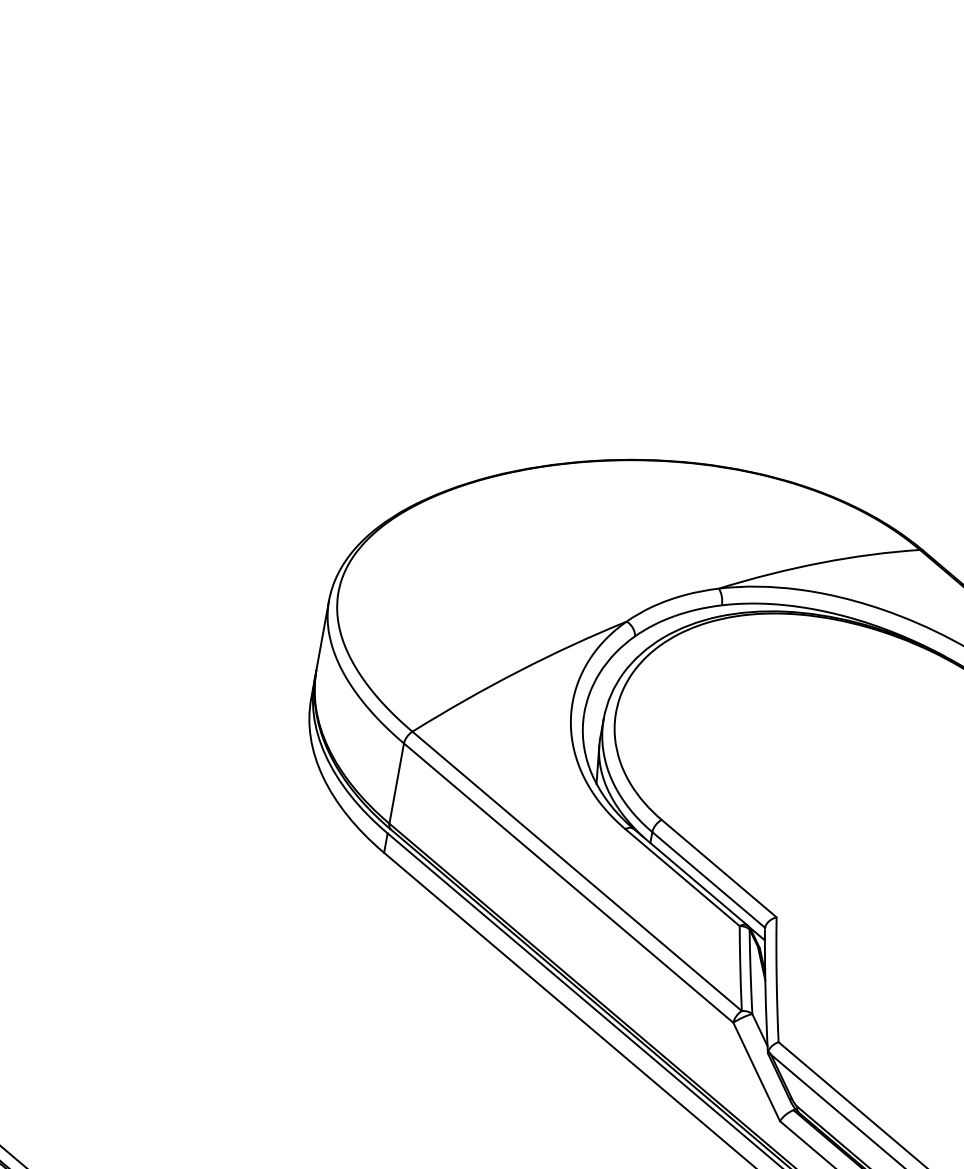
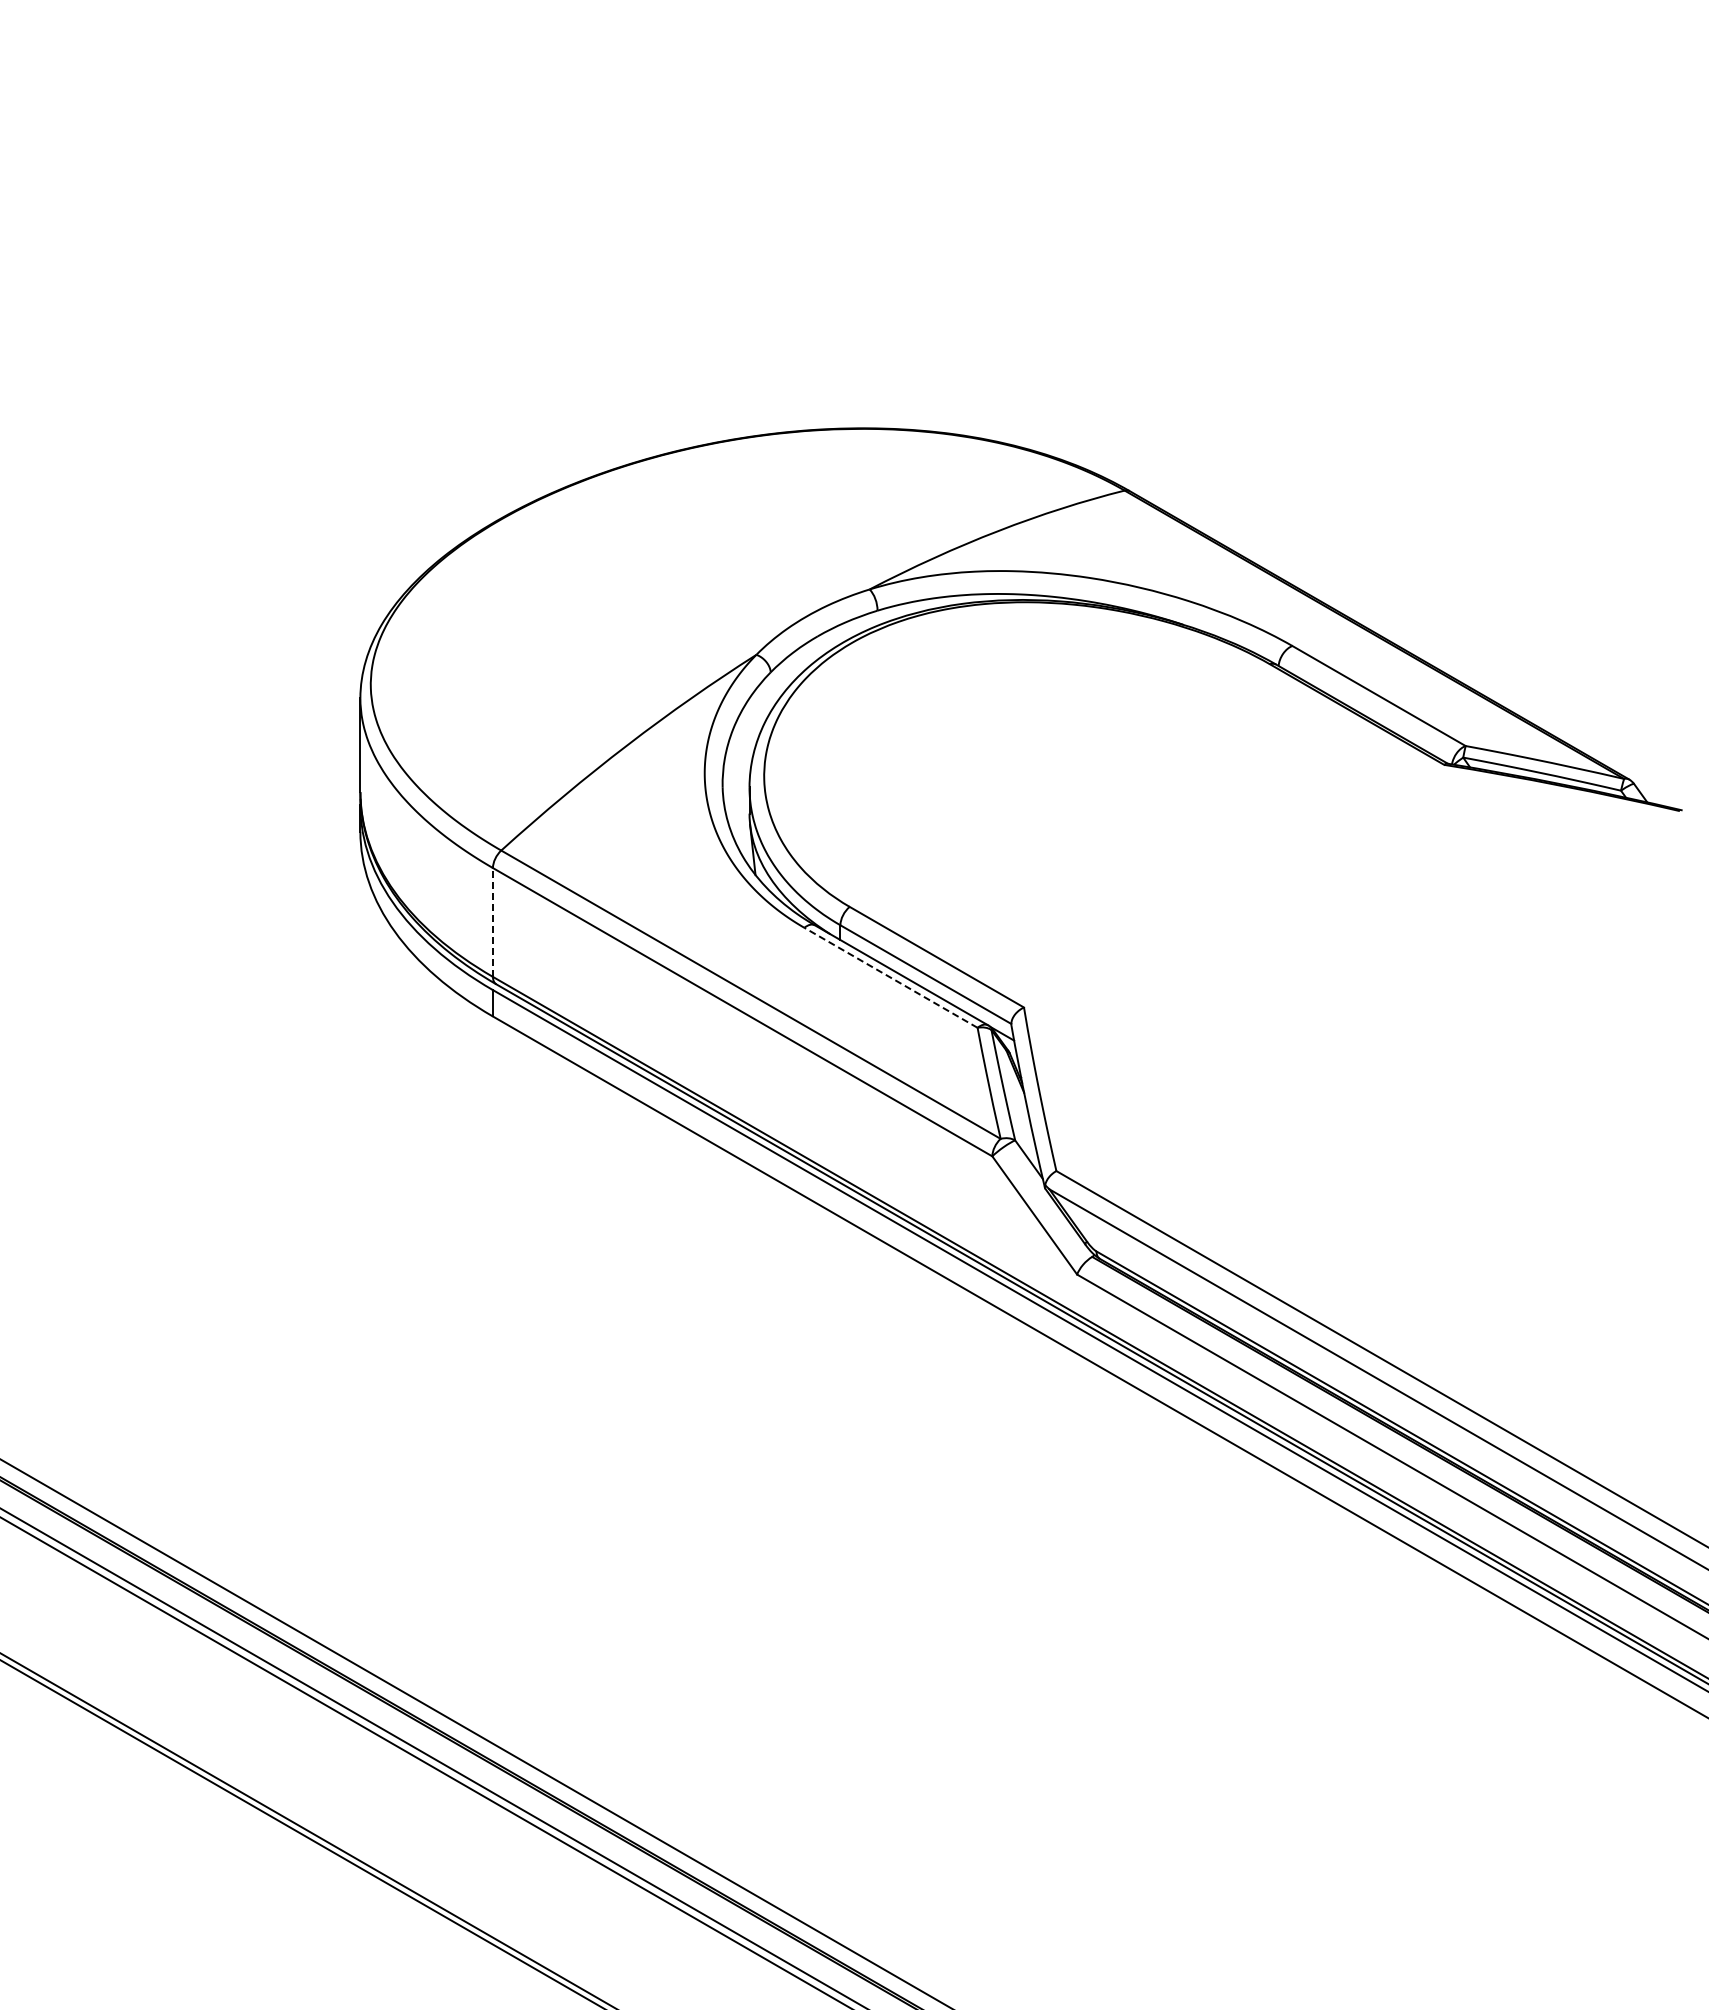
line: (396, 782) -> (492, 921), solid -> dashed
line: (683, 877) -> (891, 977), solid -> dashed

